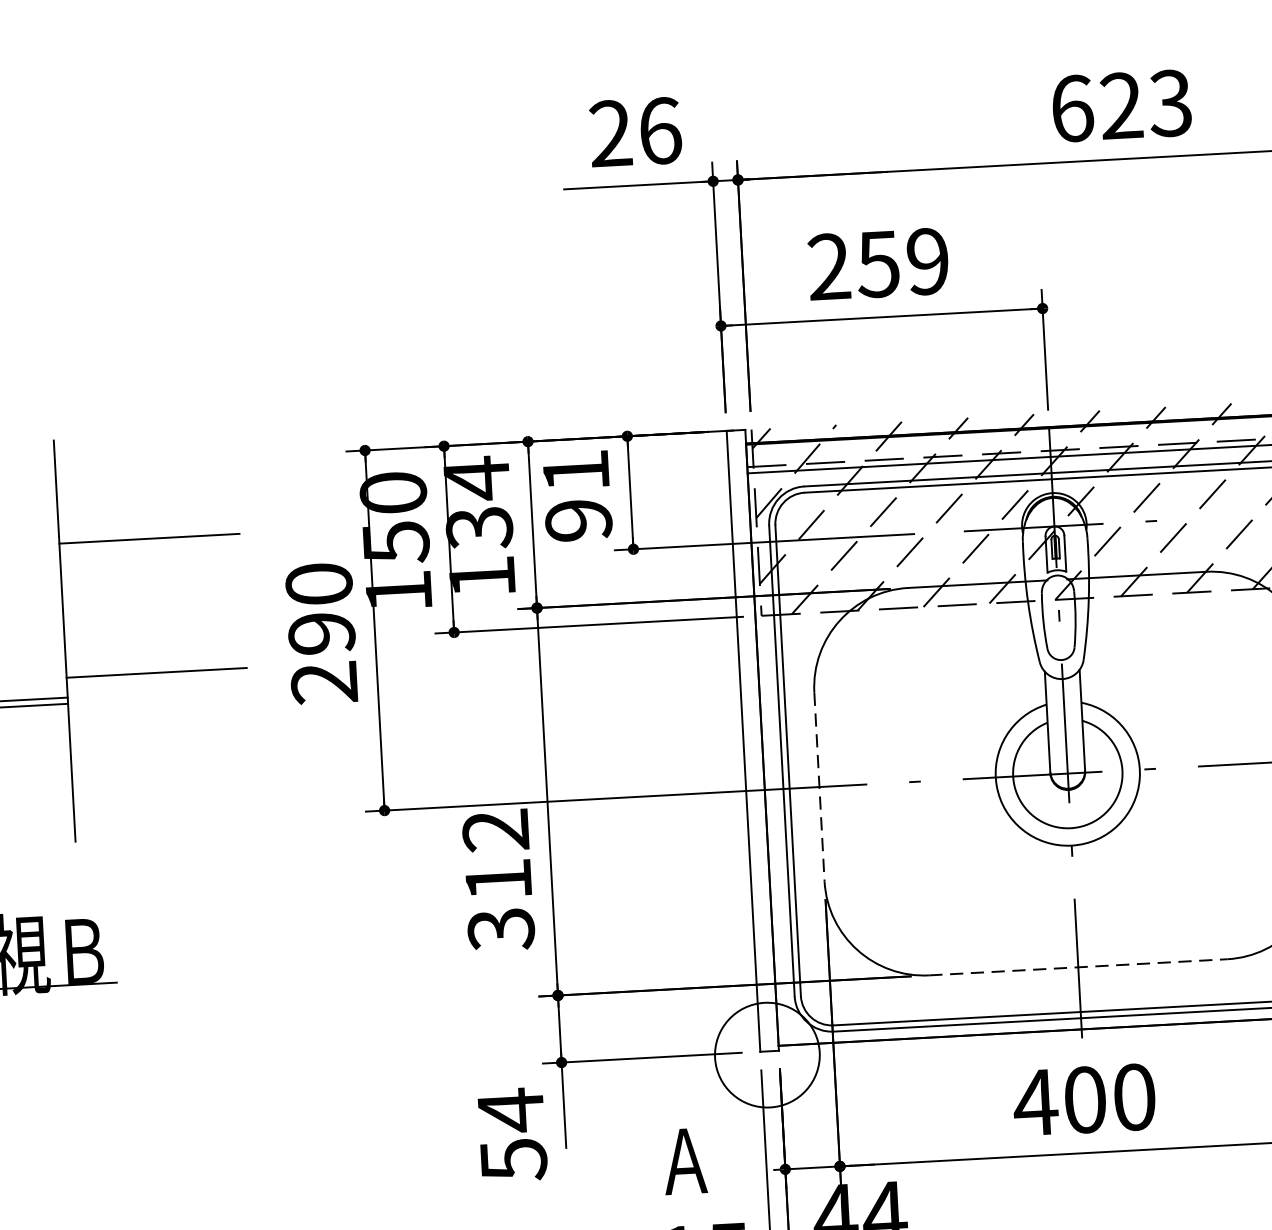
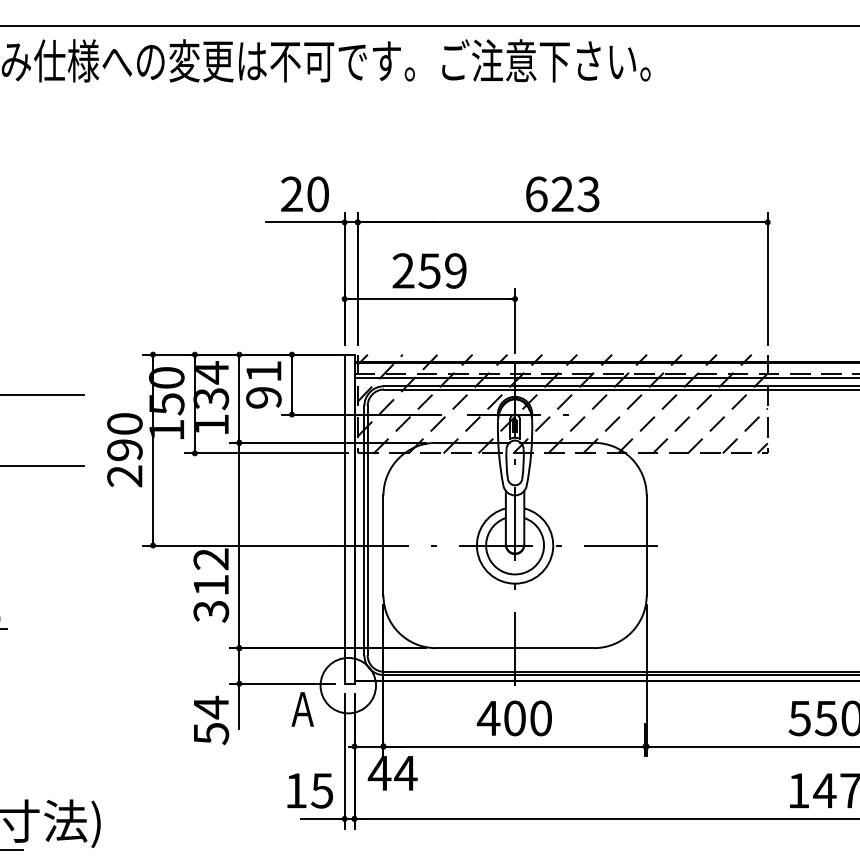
text: (660, 131) -> (318, 194), 26 -> 20
line: (819, 788) -> (383, 546), dashed -> solid
line: (1079, 967) -> (515, 648), dashed -> solid
text: (684, 1161) -> (302, 709), moved

